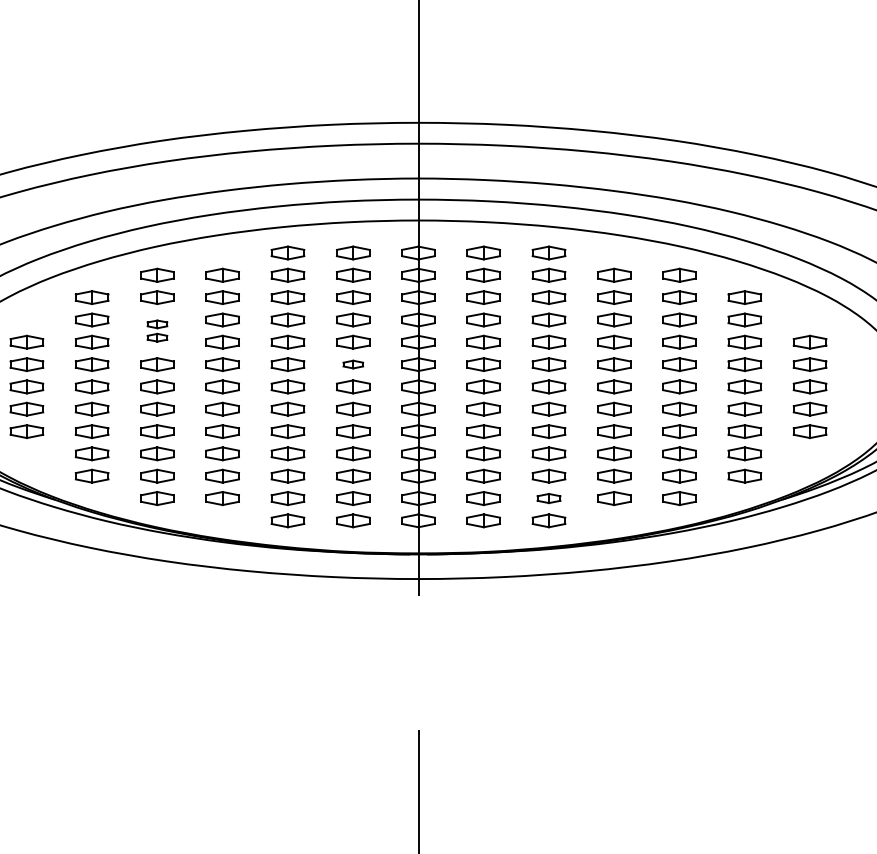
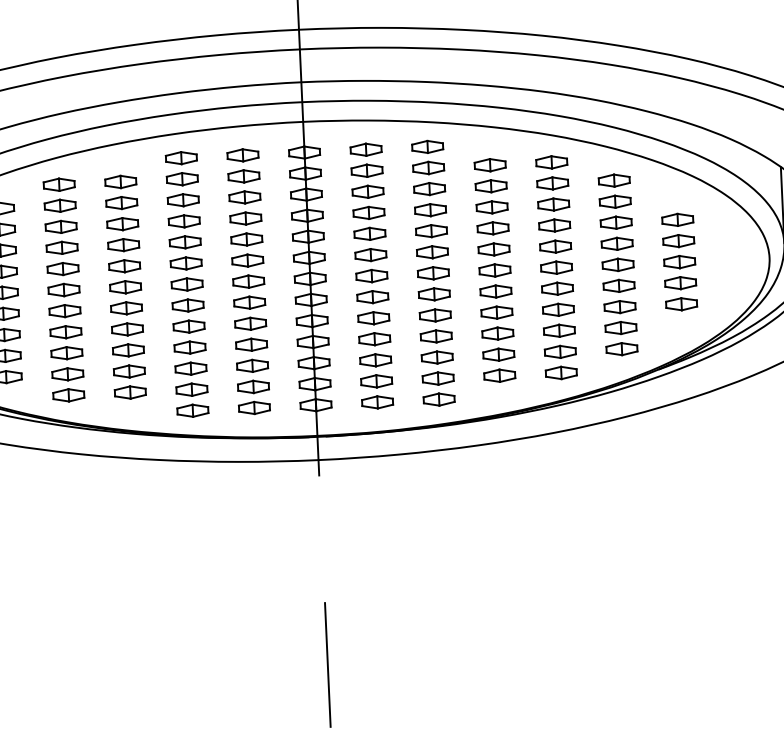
part: (157, 330) -> (61, 236), size x1.67
part: (353, 364) -> (248, 260), size x1.67
part: (548, 498) -> (437, 378), size x1.43

